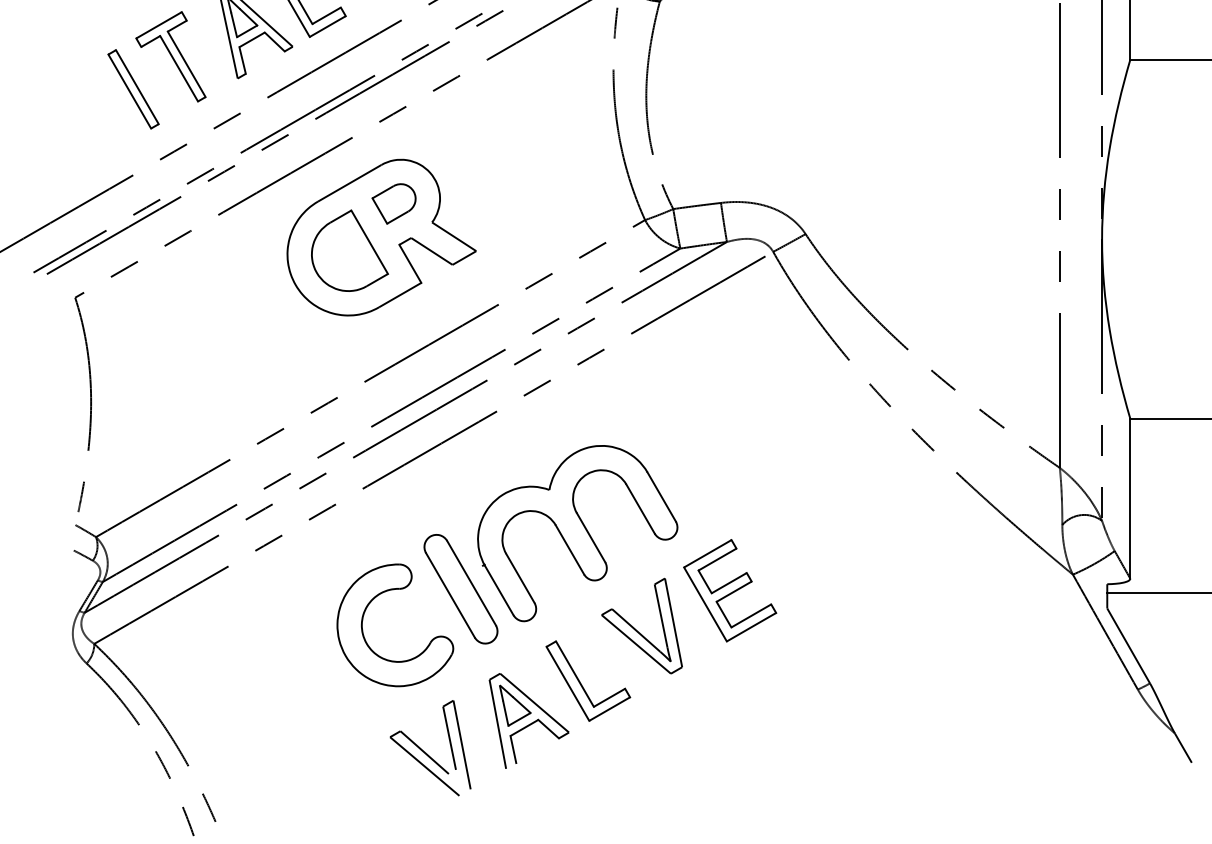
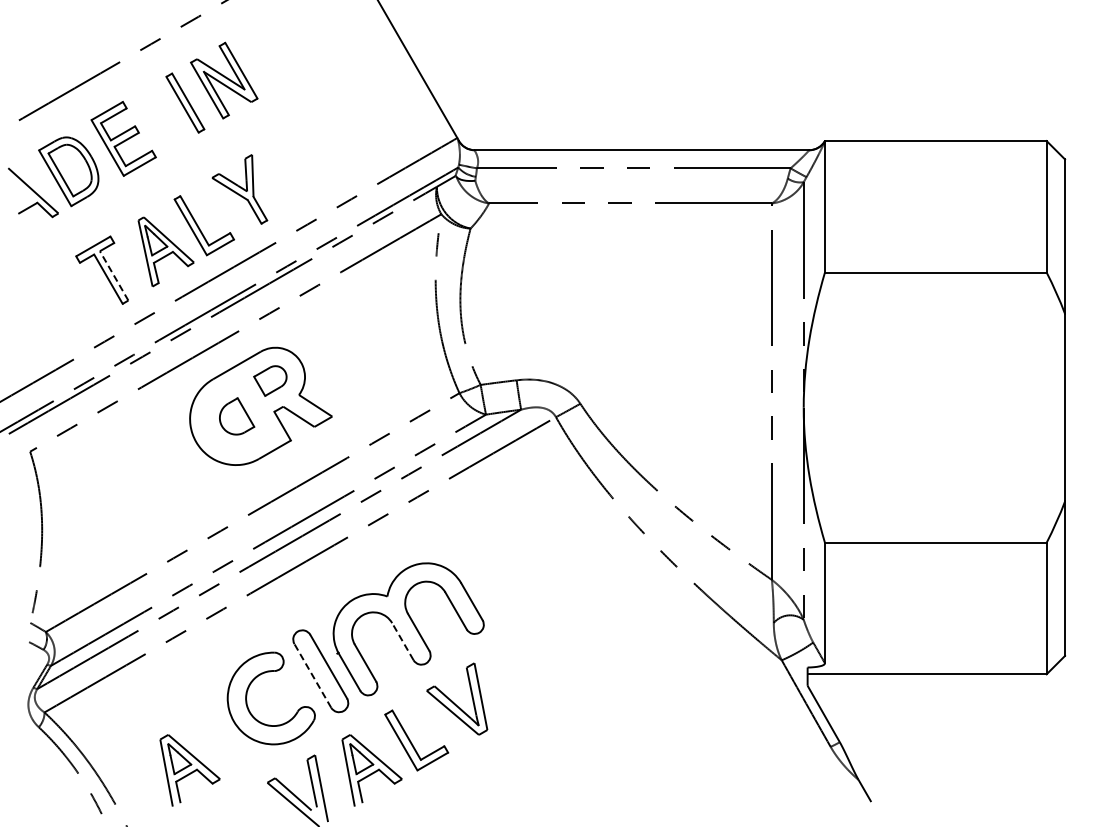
line: (185, 63) -> (113, 275), solid -> dashed
part: (134, 89) -> (74, 294), removed
part: (349, 251) -> (236, 416), size x0.6
line: (569, 549) -> (402, 641), solid -> dashed
part: (730, 590) -> (523, 672), removed
line: (449, 594) -> (312, 675), solid -> dashed
part: (286, 720) -> (189, 770), added

